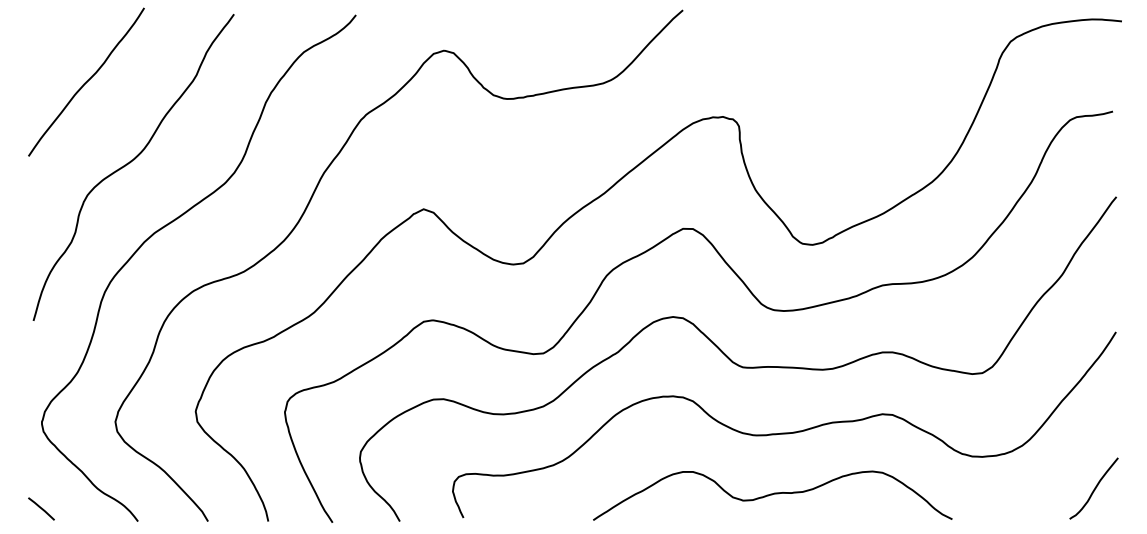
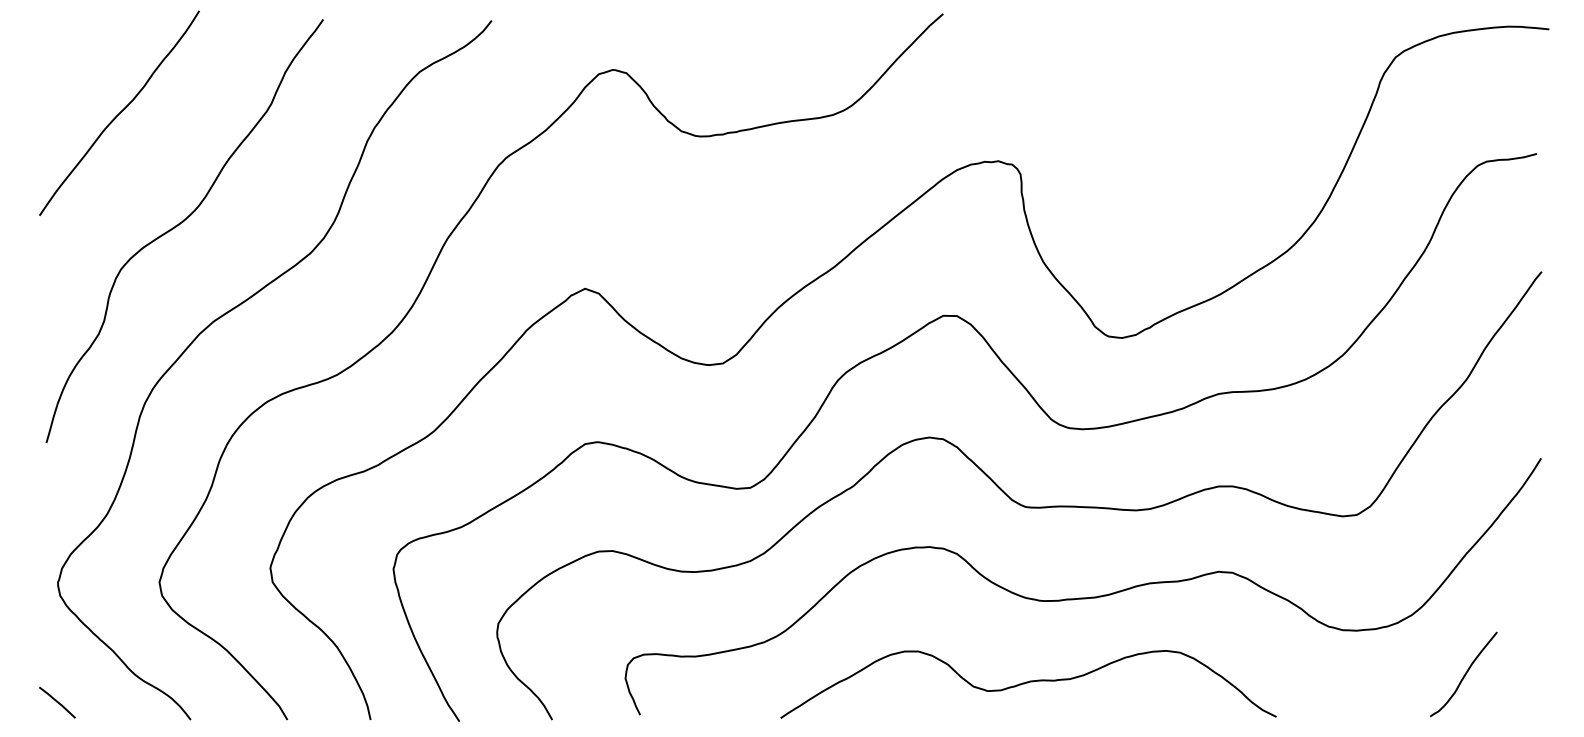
curve: (1094, 488) -> (1464, 674), moved
curve: (772, 495) -> (1028, 684), moved

